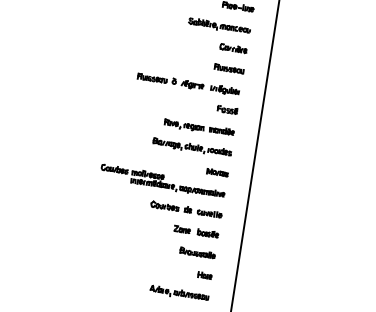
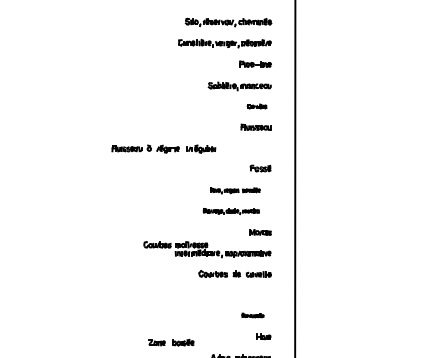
part: (232, 48) -> (256, 106), size x0.7
part: (188, 83) -> (163, 148), moved
part: (199, 127) -> (235, 190), size x0.7
part: (192, 147) -> (231, 211), size x0.7
part: (196, 231) -> (171, 342), moved
part: (197, 252) -> (252, 315), size x0.6

